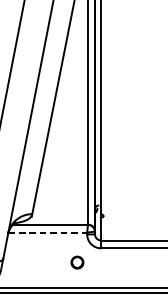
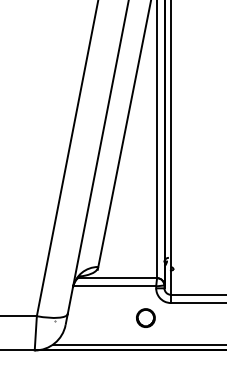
line: (48, 232) -> (115, 286), dashed -> solid
part: (77, 262) -> (145, 317), size x1.43

